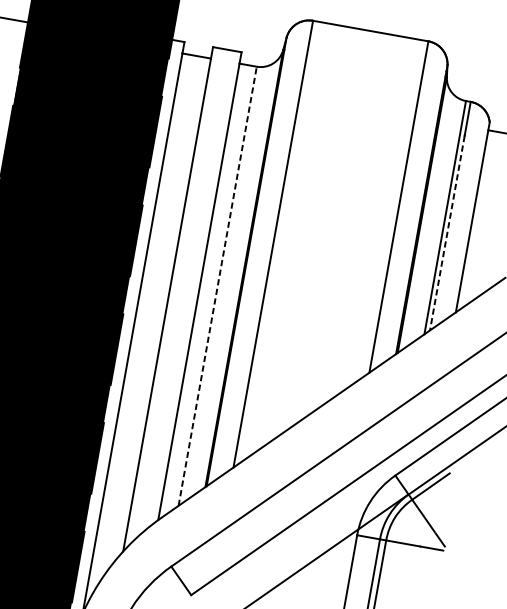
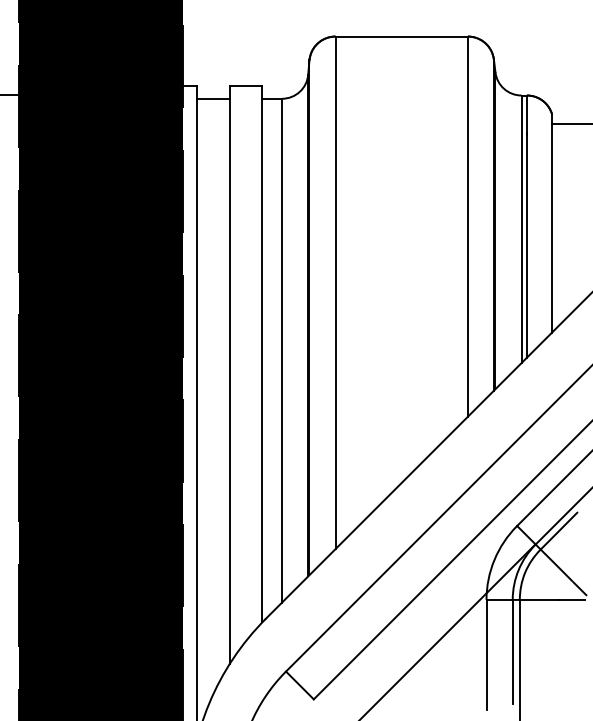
line: (446, 233) -> (526, 246), dashed -> solid
line: (218, 286) -> (282, 350), dashed -> solid

